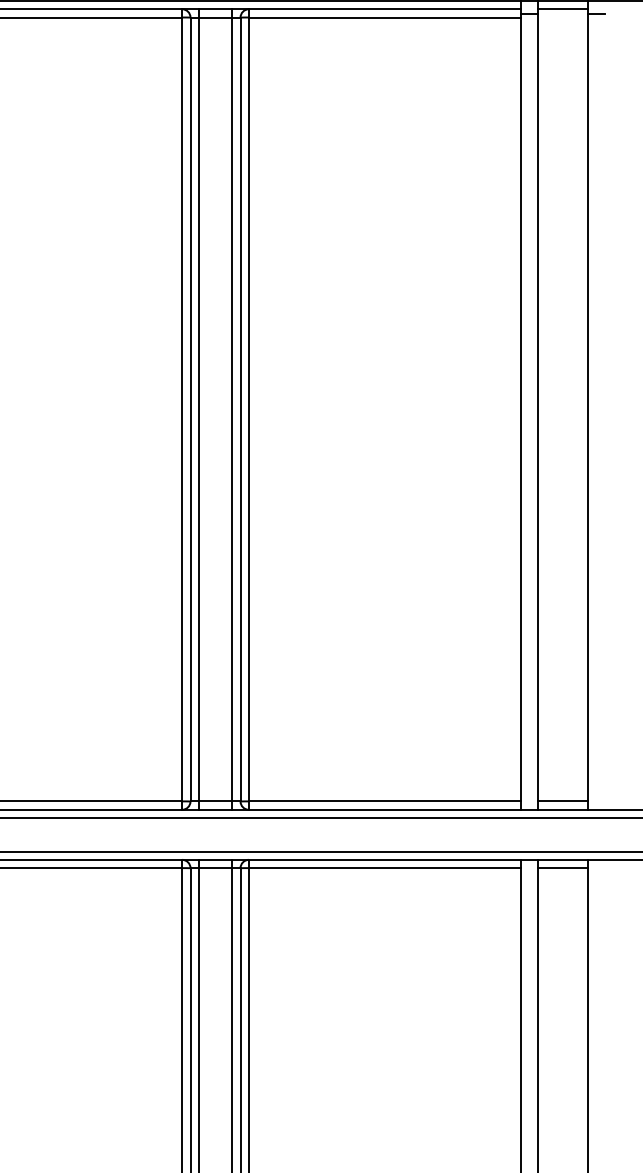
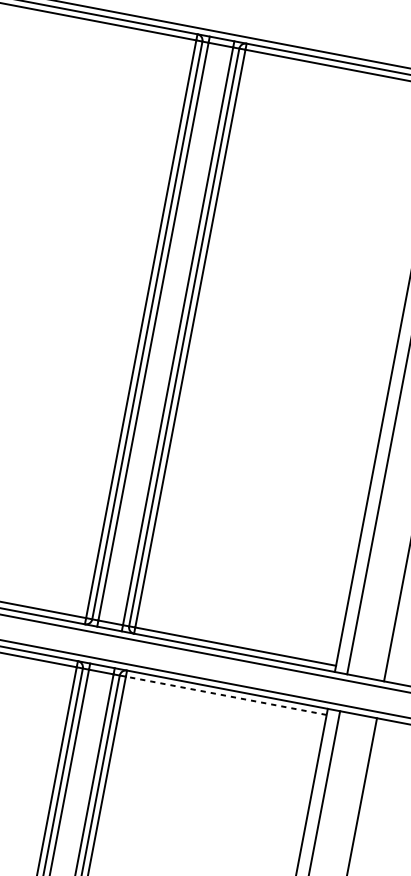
line: (562, 801) -> (366, 671), removed
line: (384, 868) -> (225, 696), solid -> dashed
line: (562, 868) -> (357, 721), removed

